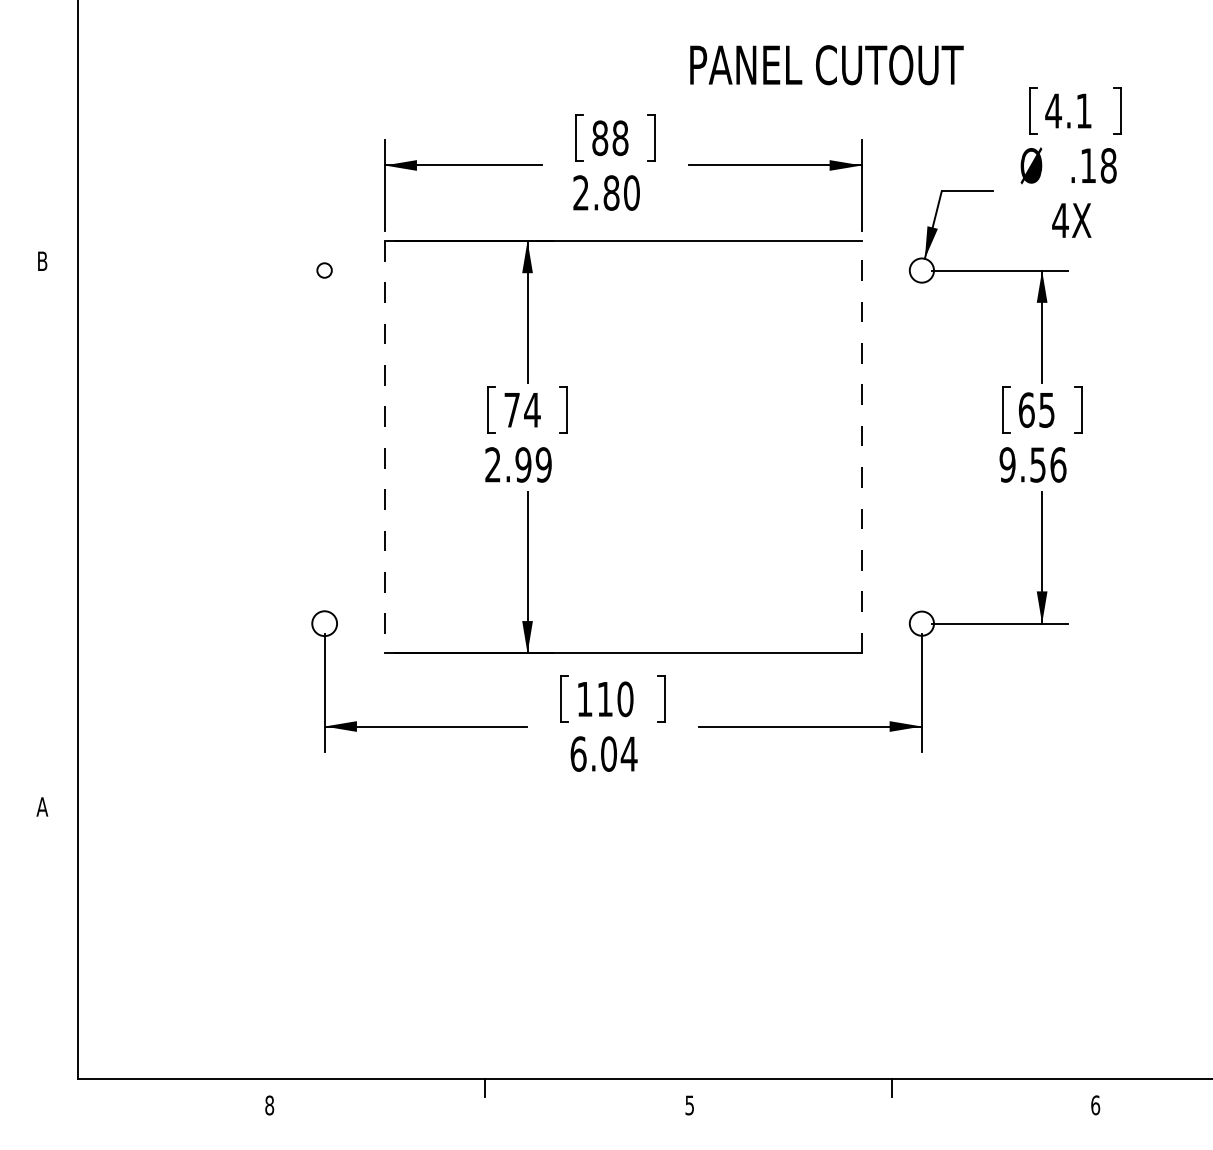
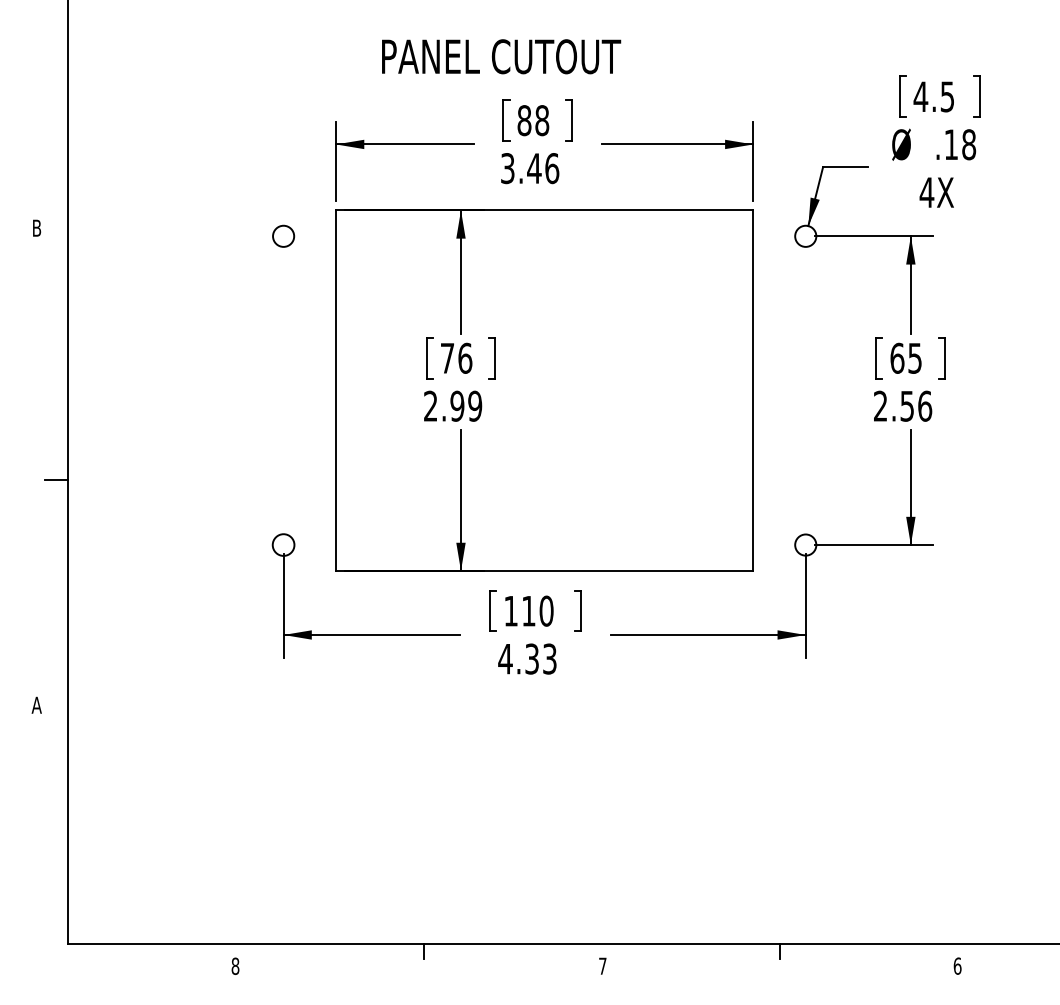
text: (826, 65) -> (501, 57), moved
text: (1083, 110) -> (947, 96), 4.1 -> 4.5
text: (606, 192) -> (530, 168), 2.80 -> 3.46
circle: (324, 270) -> (283, 236), size x1.67
text: (532, 409) -> (465, 357), 74 -> 76
line: (861, 446) -> (752, 390), dashed -> solid
line: (384, 447) -> (335, 391), dashed -> solid
text: (1007, 464) -> (880, 405), 9.56 -> 2.56
line: (64, 549) -> (56, 480), added
text: (603, 753) -> (527, 658), 6.04 -> 4.33
text: (689, 1105) -> (602, 966), 5 -> 7

